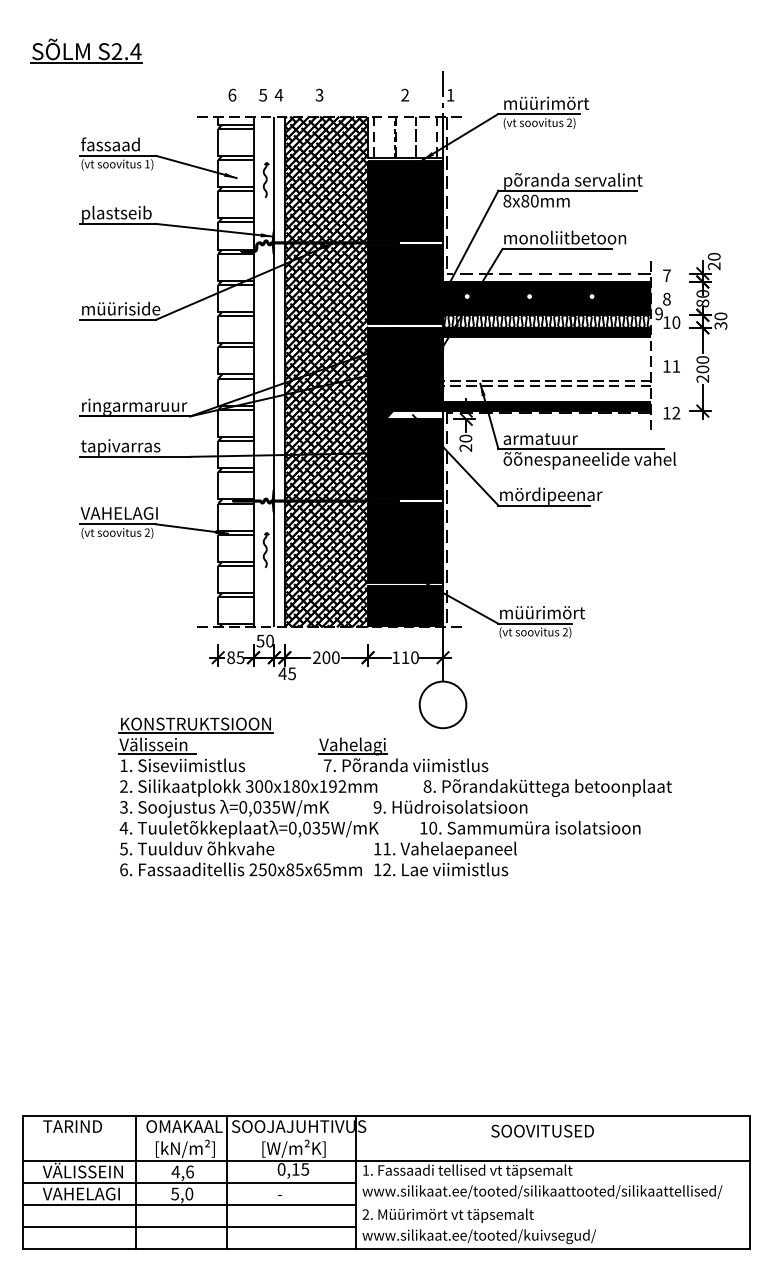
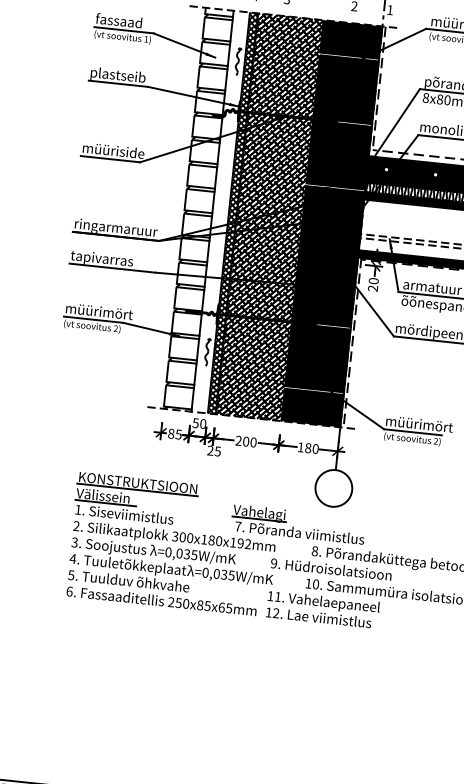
fill: (405, 136) -> (351, 38), added
hatch: (279, 371) -> (232, 213), added
hatch: (414, 415) -> (335, 258), added
text: (123, 512) -> (98, 310), VAHELAGI -> müürimört
text: (405, 657) -> (308, 448), 110 -> 180
text: (282, 673) -> (210, 450), 45 -> 25

